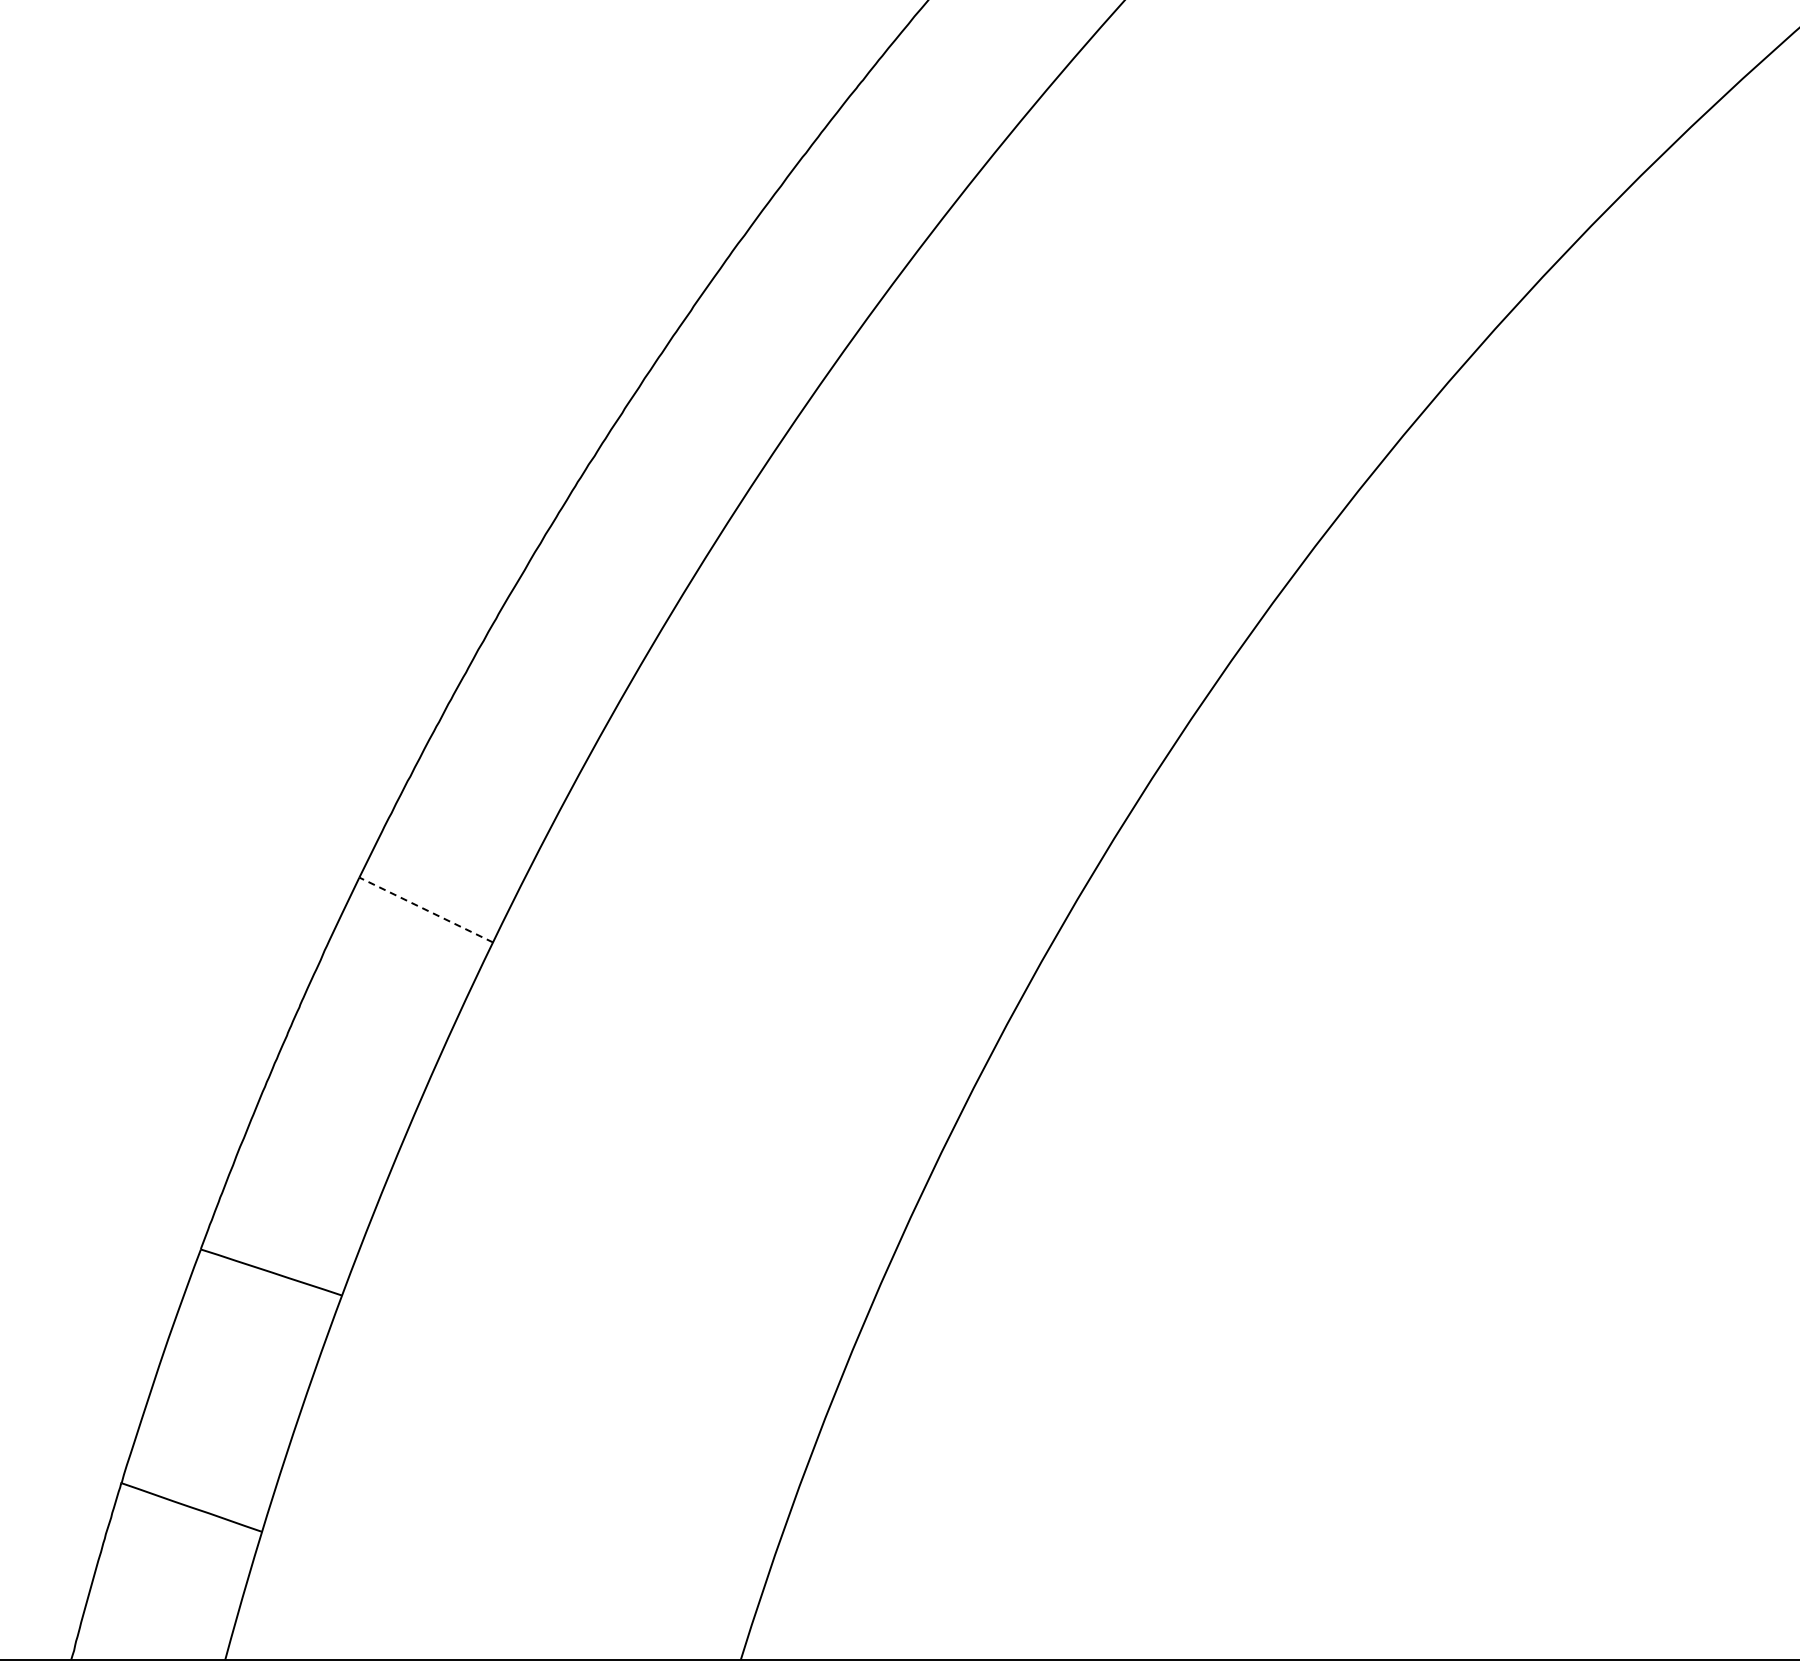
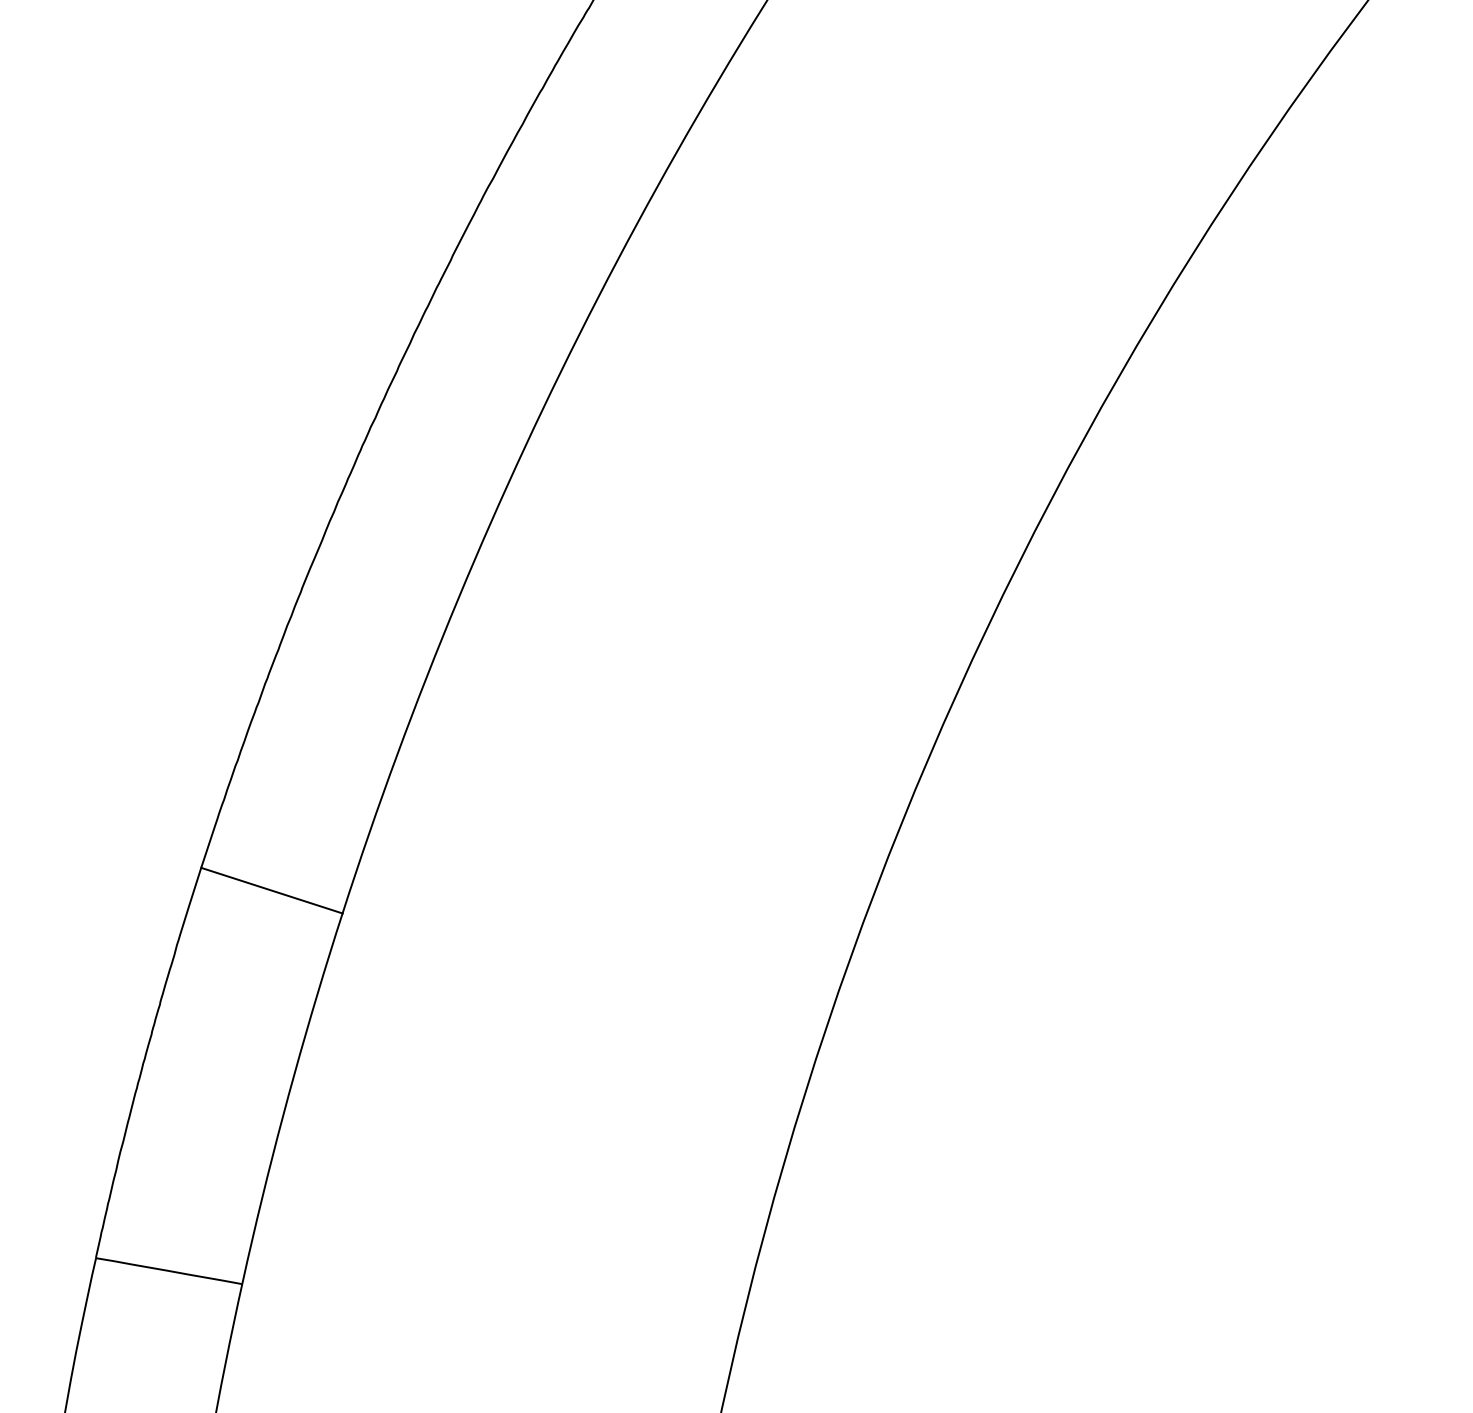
line: (425, 909) -> (271, 890), dashed -> solid

